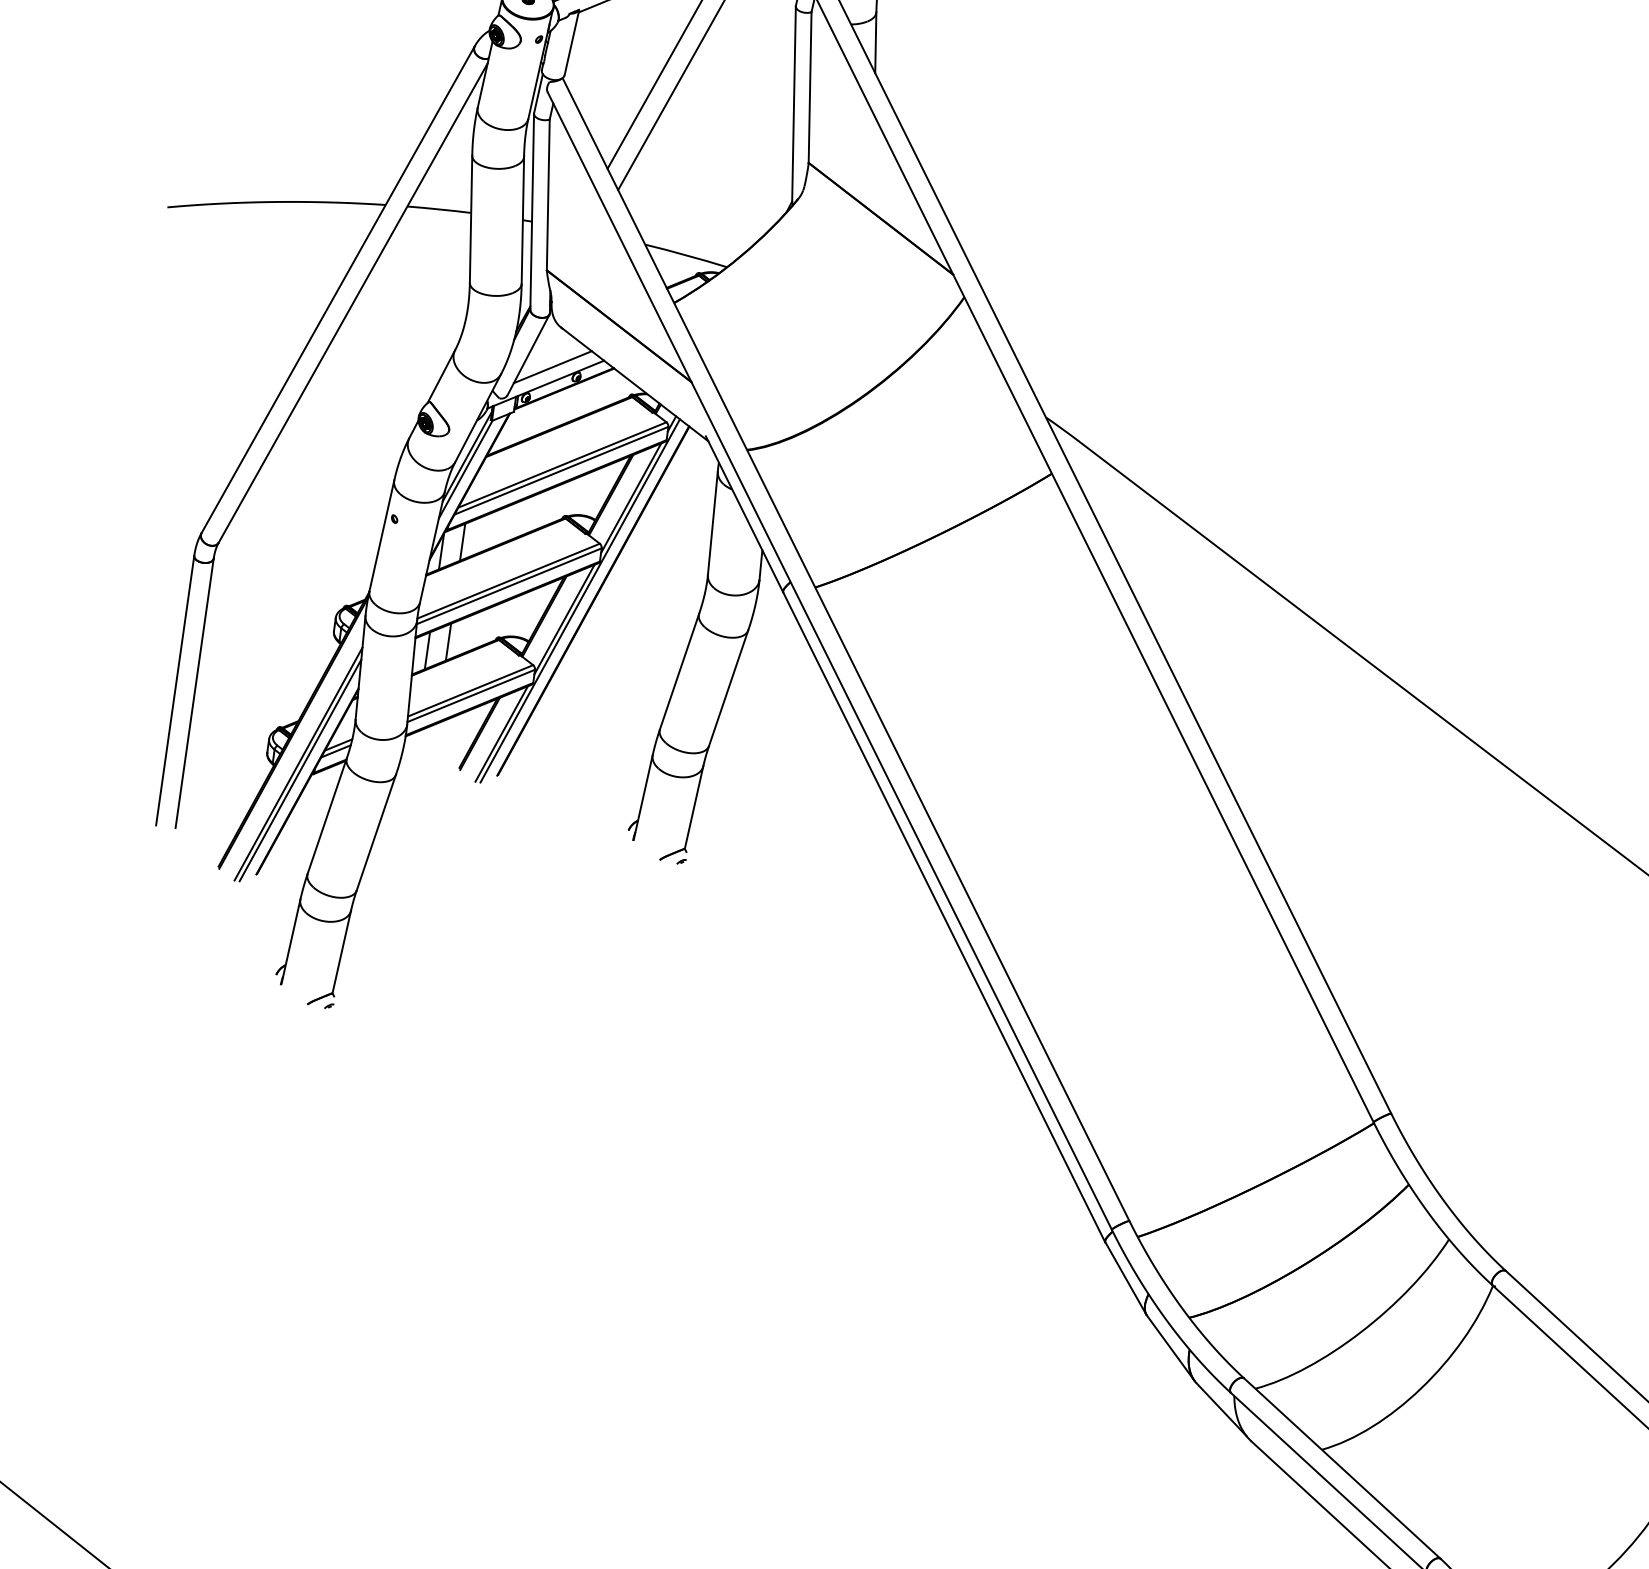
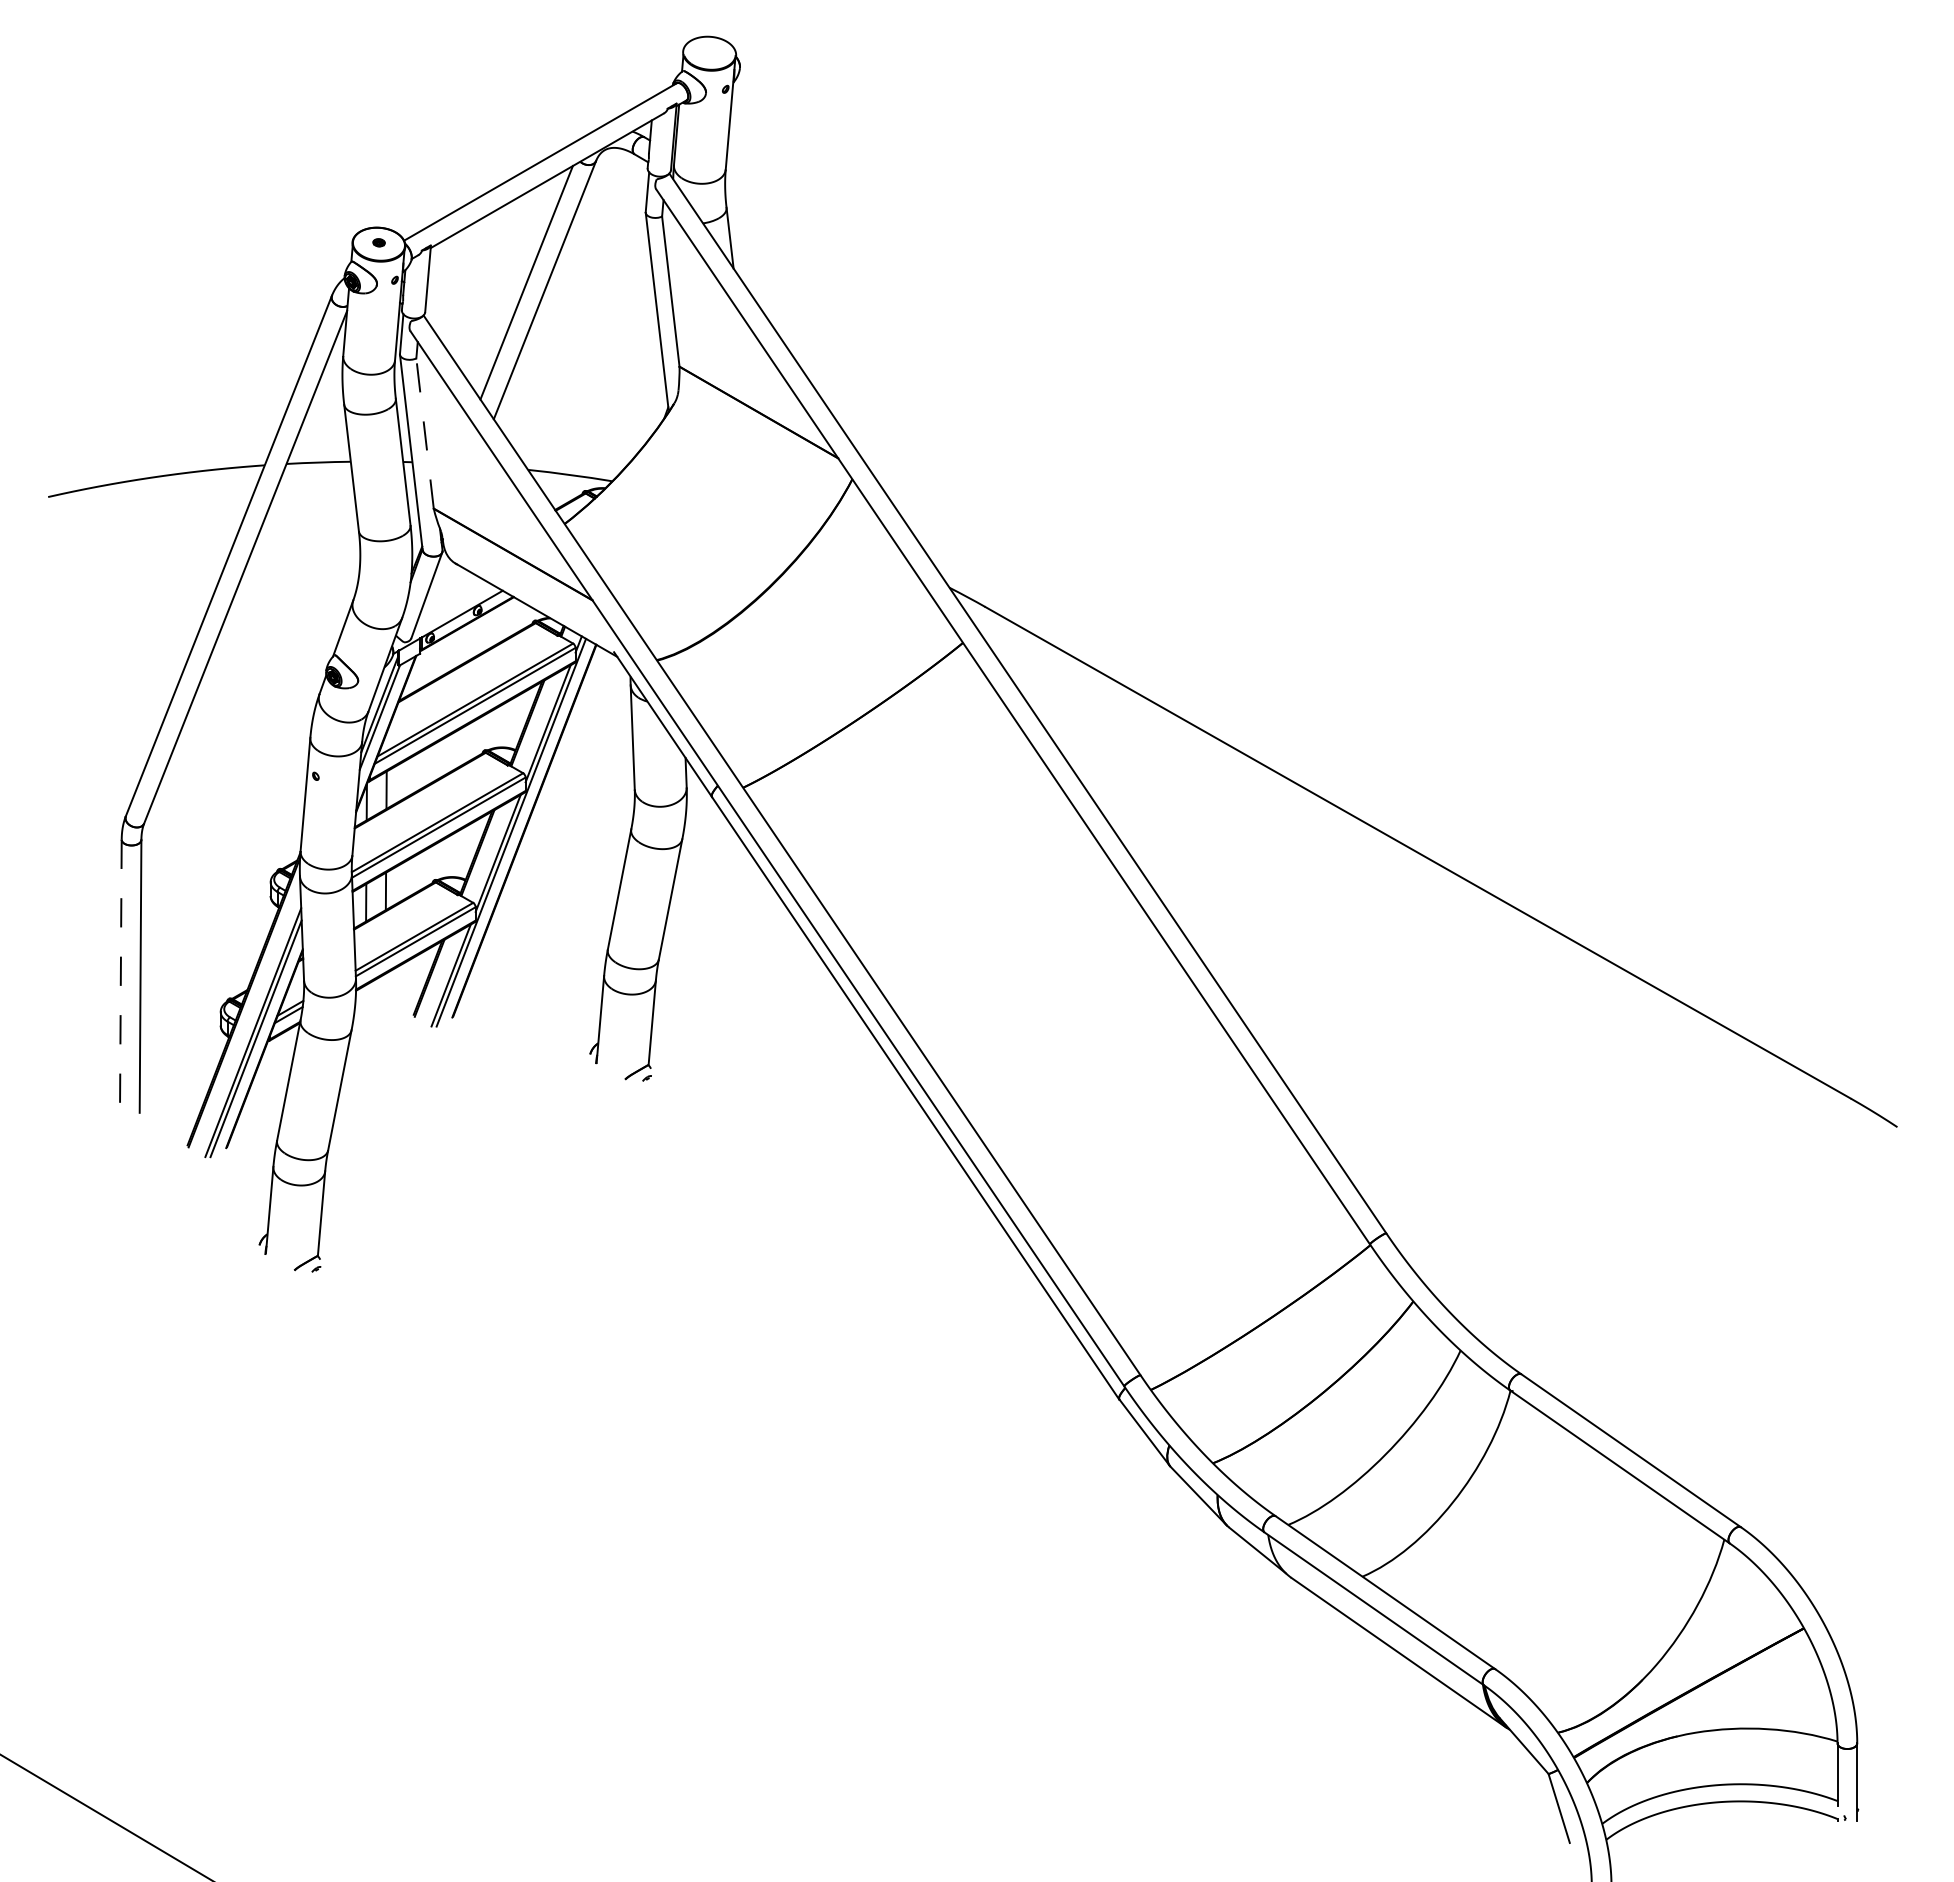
line: (548, 194) -> (425, 433), solid -> dashed
line: (552, 366) -> (452, 603), removed
line: (174, 690) -> (120, 976), solid -> dashed

